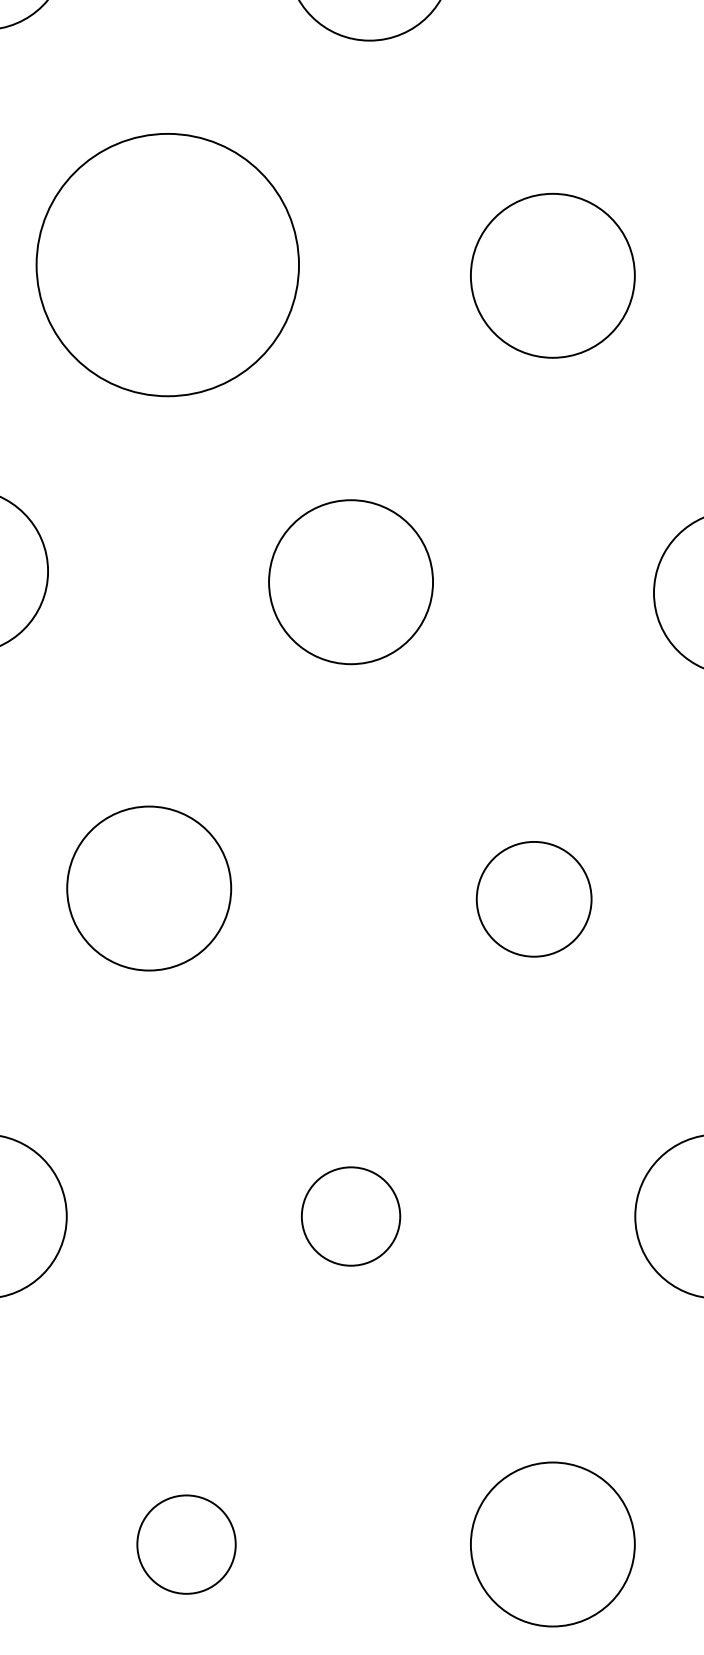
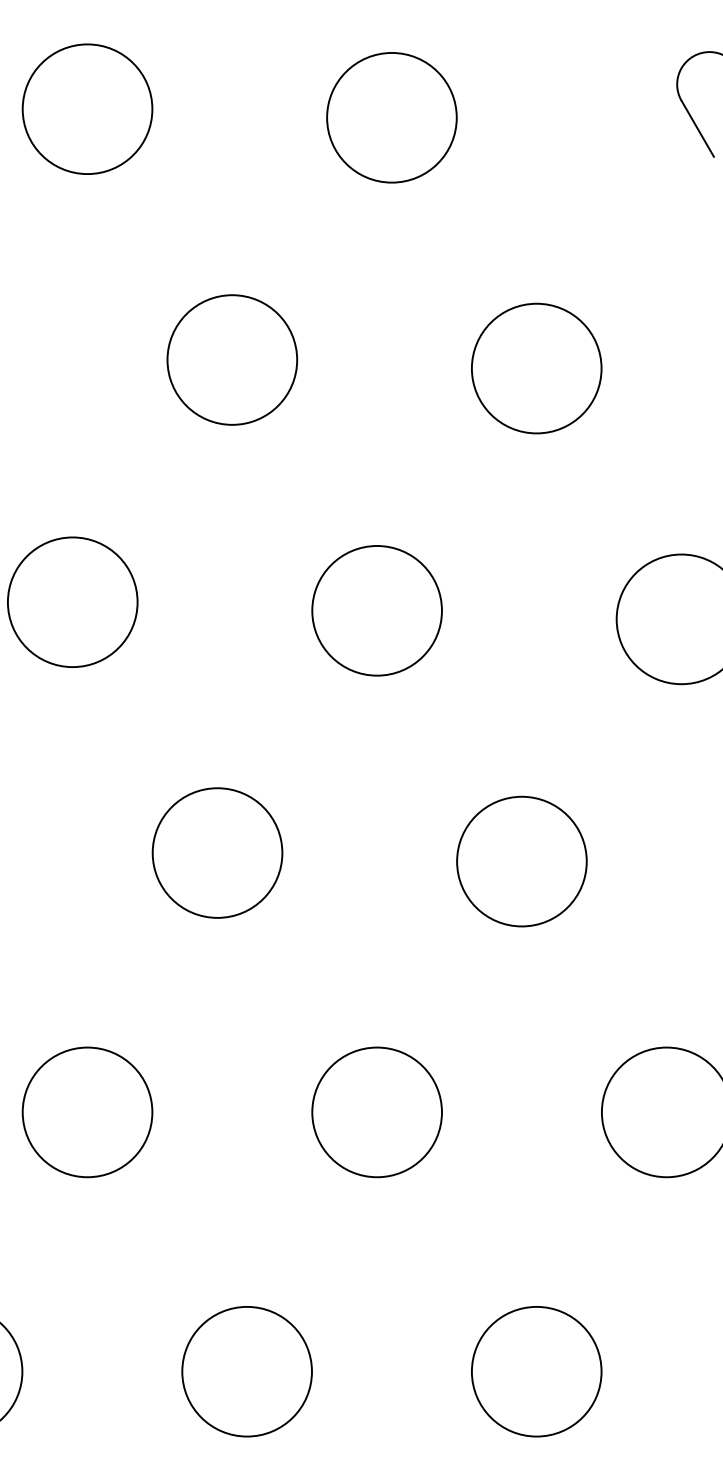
circle: (168, 264) -> (232, 359), size x0.62
circle: (533, 899) -> (521, 861), size x1.43
circle: (350, 1216) -> (376, 1112), size x1.67
circle: (185, 1544) -> (246, 1371), size x1.67

